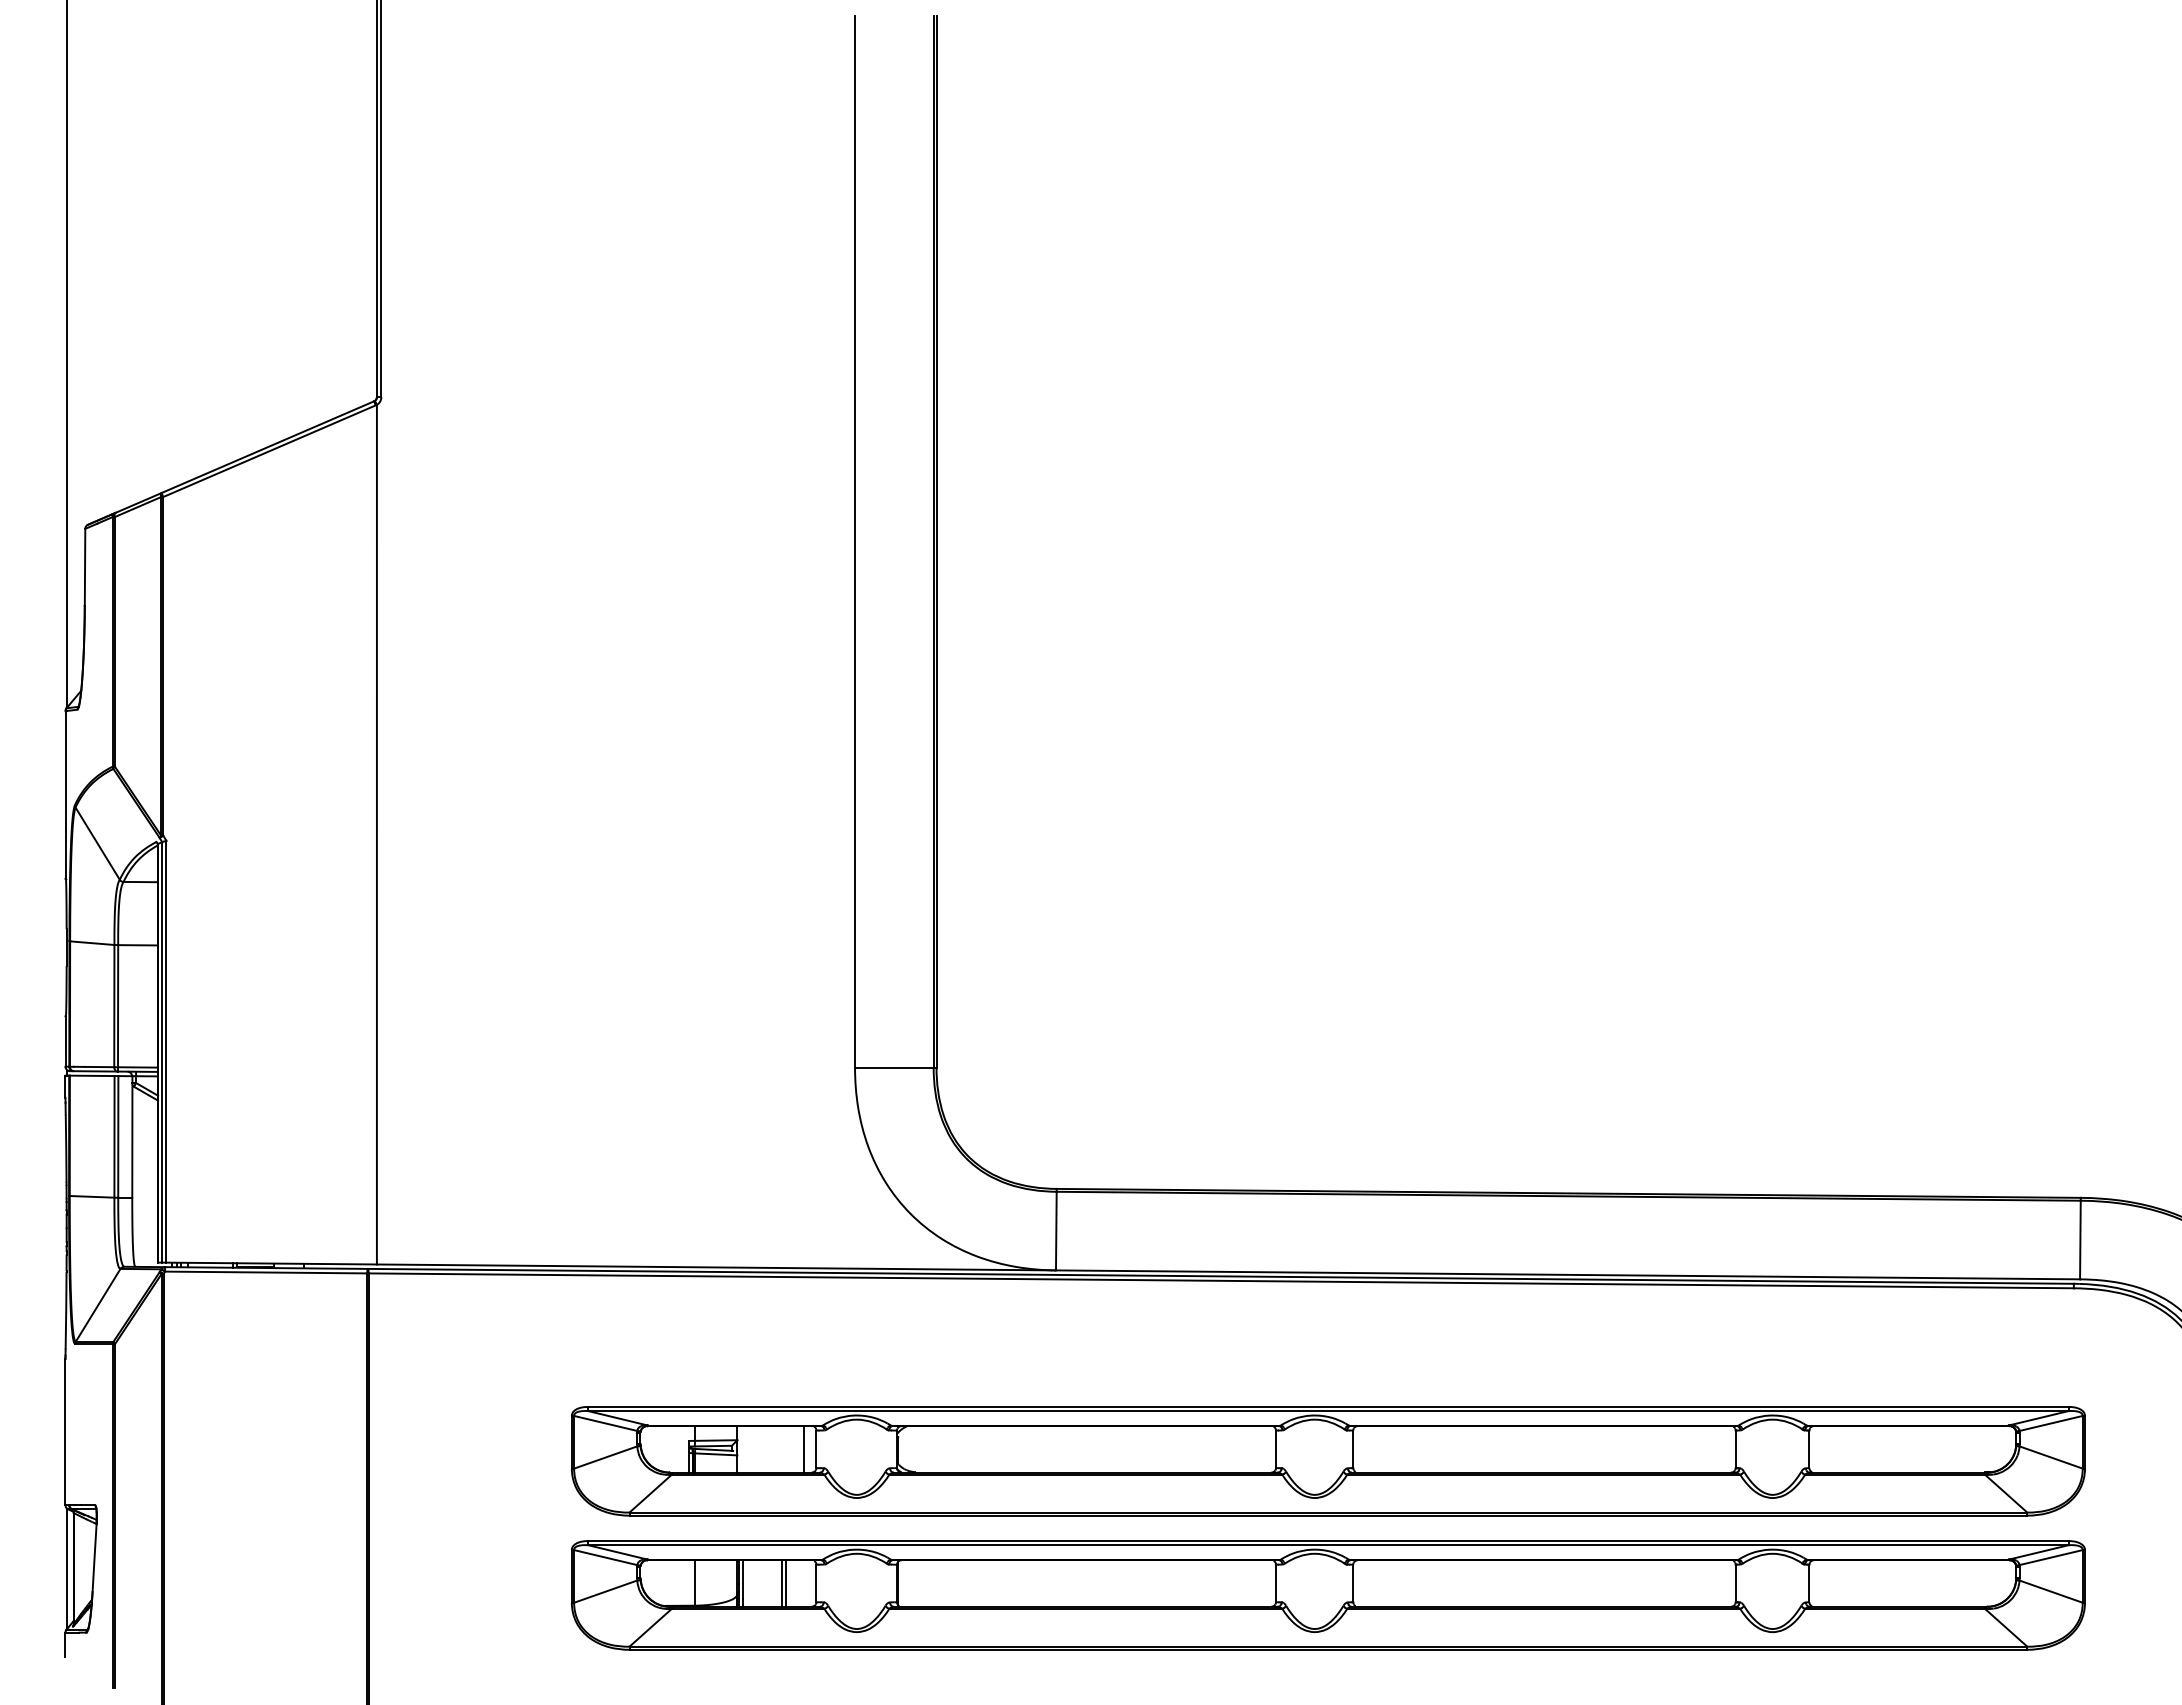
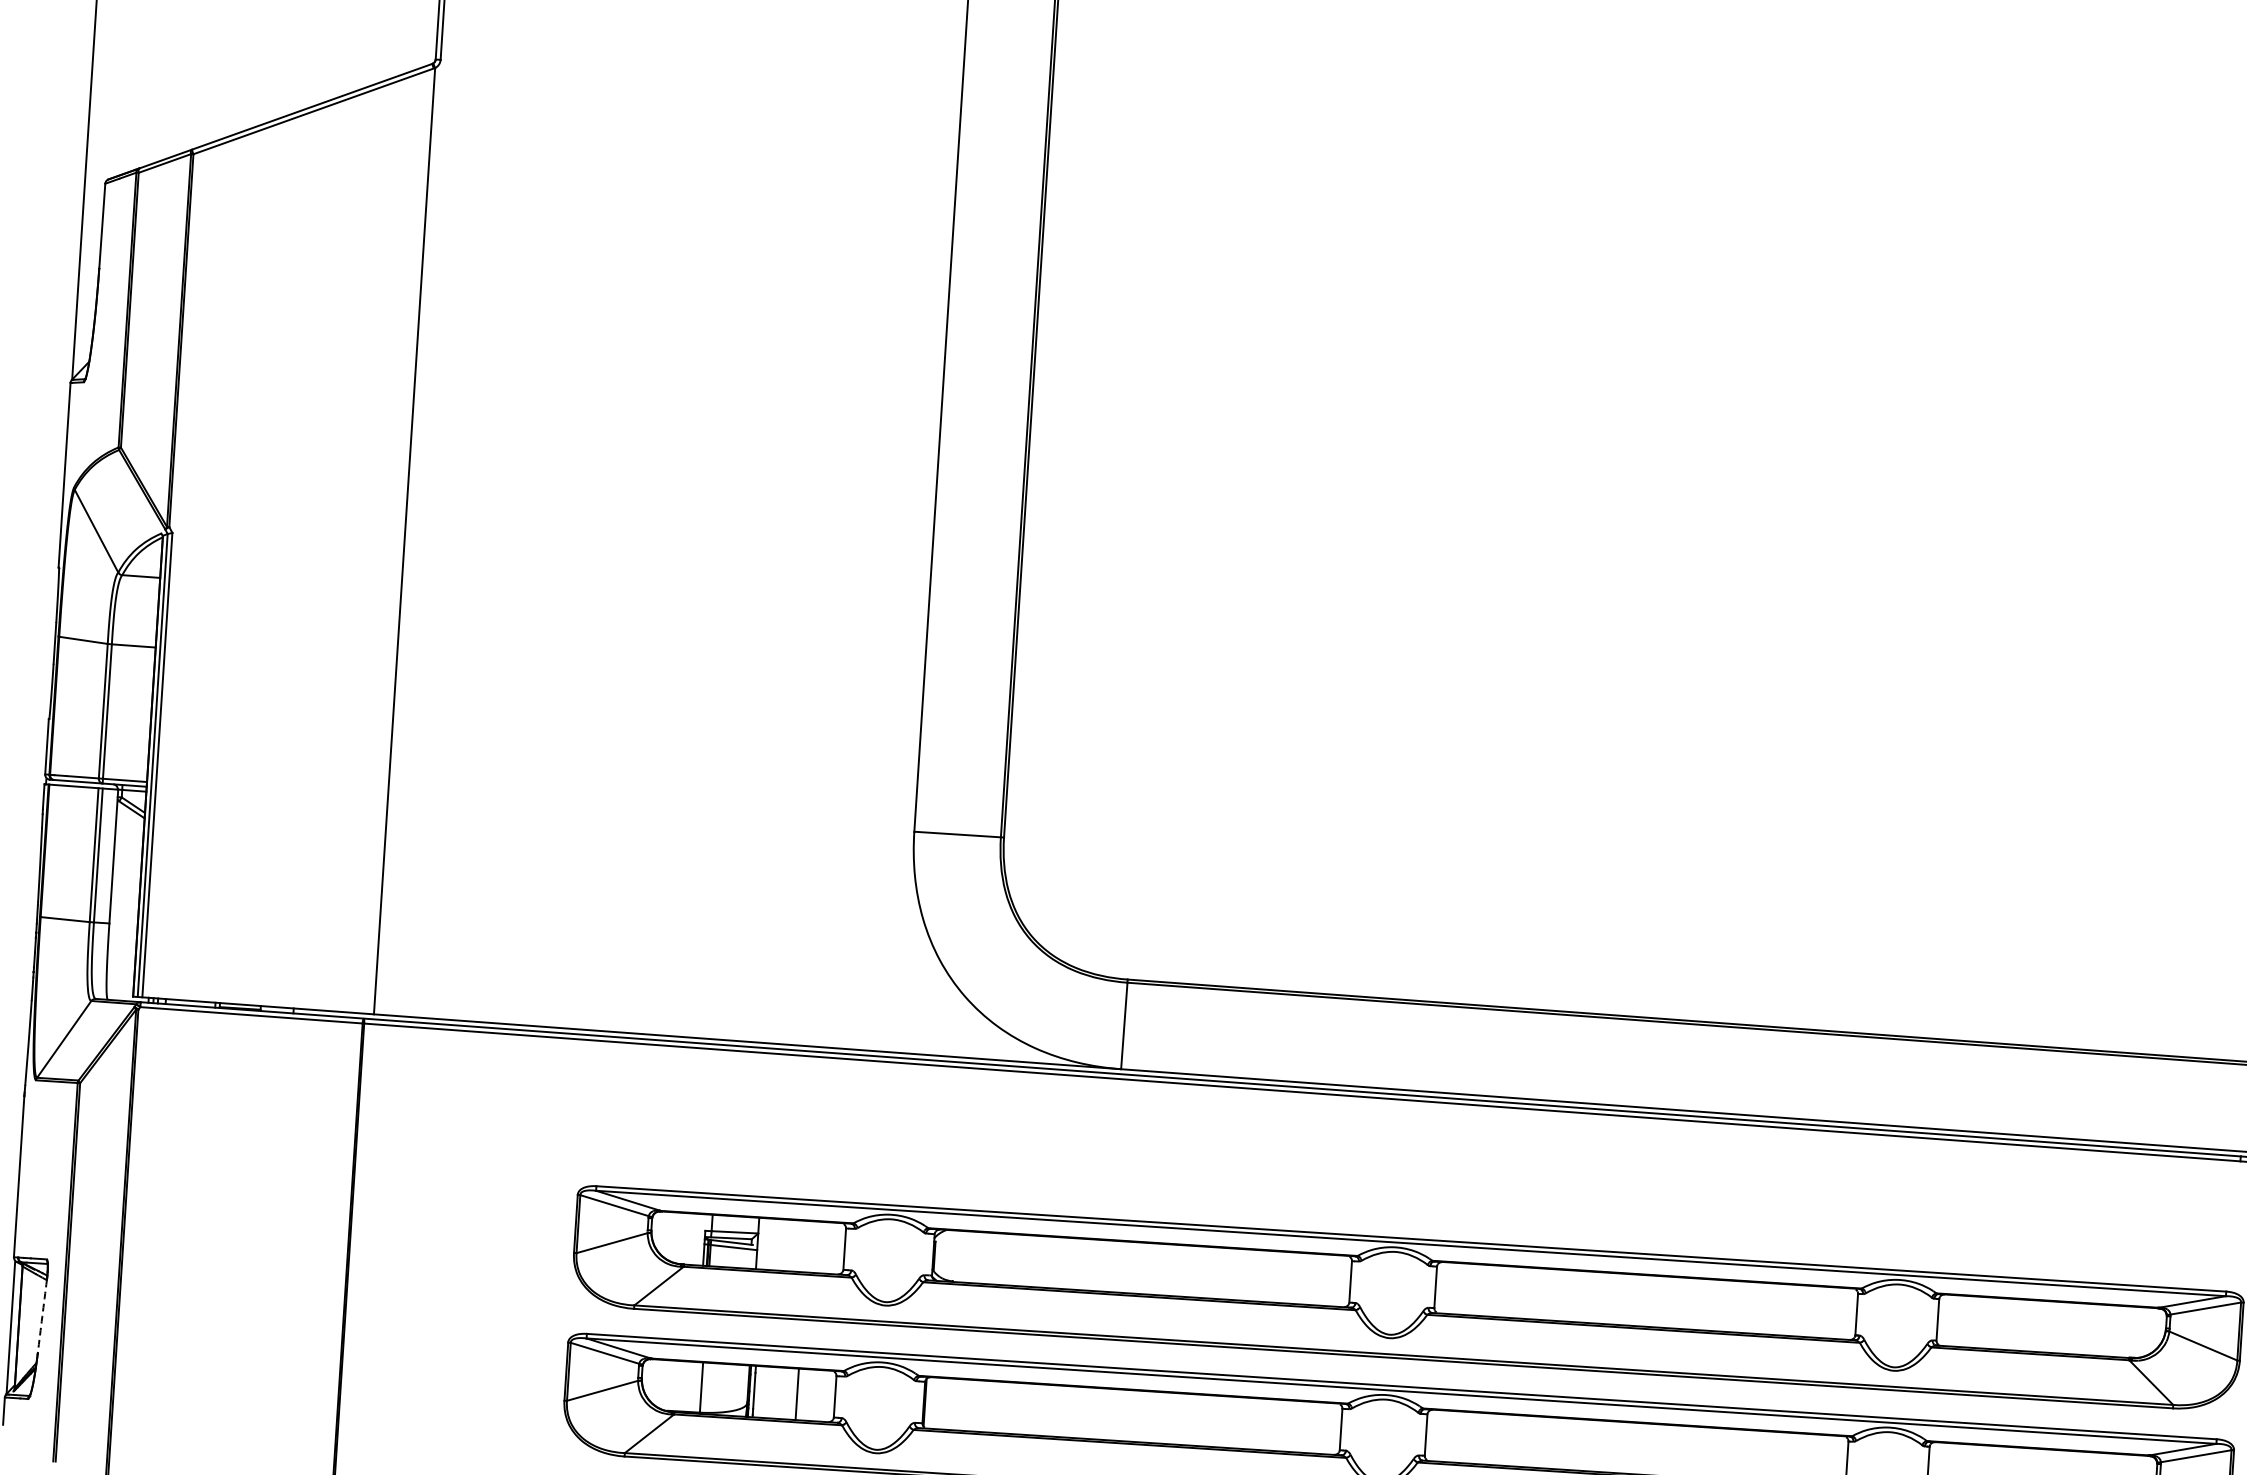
line: (803, 1449) -> (830, 1248), removed
arc: (94, 1557) -> (42, 1316), solid -> dashed
line: (786, 1583) -> (802, 1394), removed

